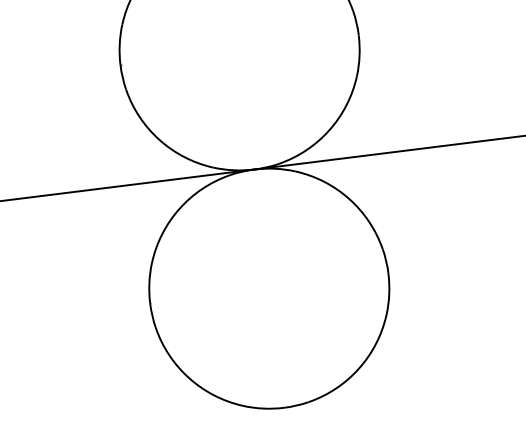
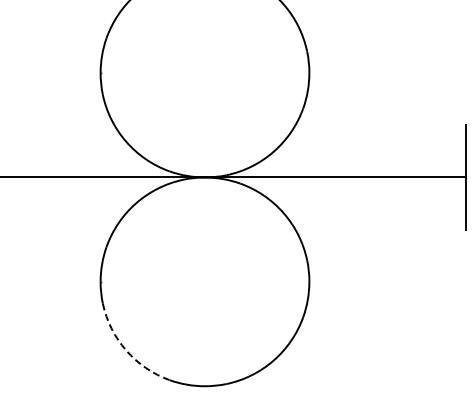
arc: (189, 378) -> (126, 350), solid -> dashed

